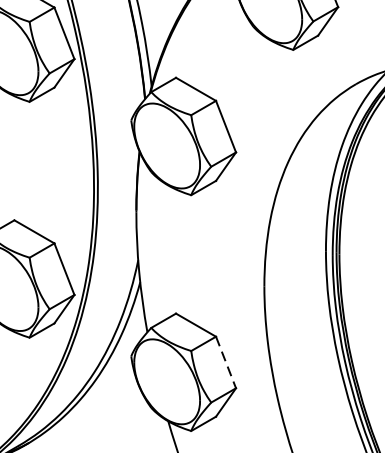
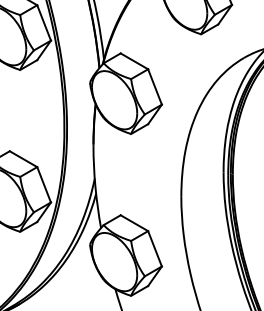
line: (226, 362) -> (155, 248), dashed -> solid

